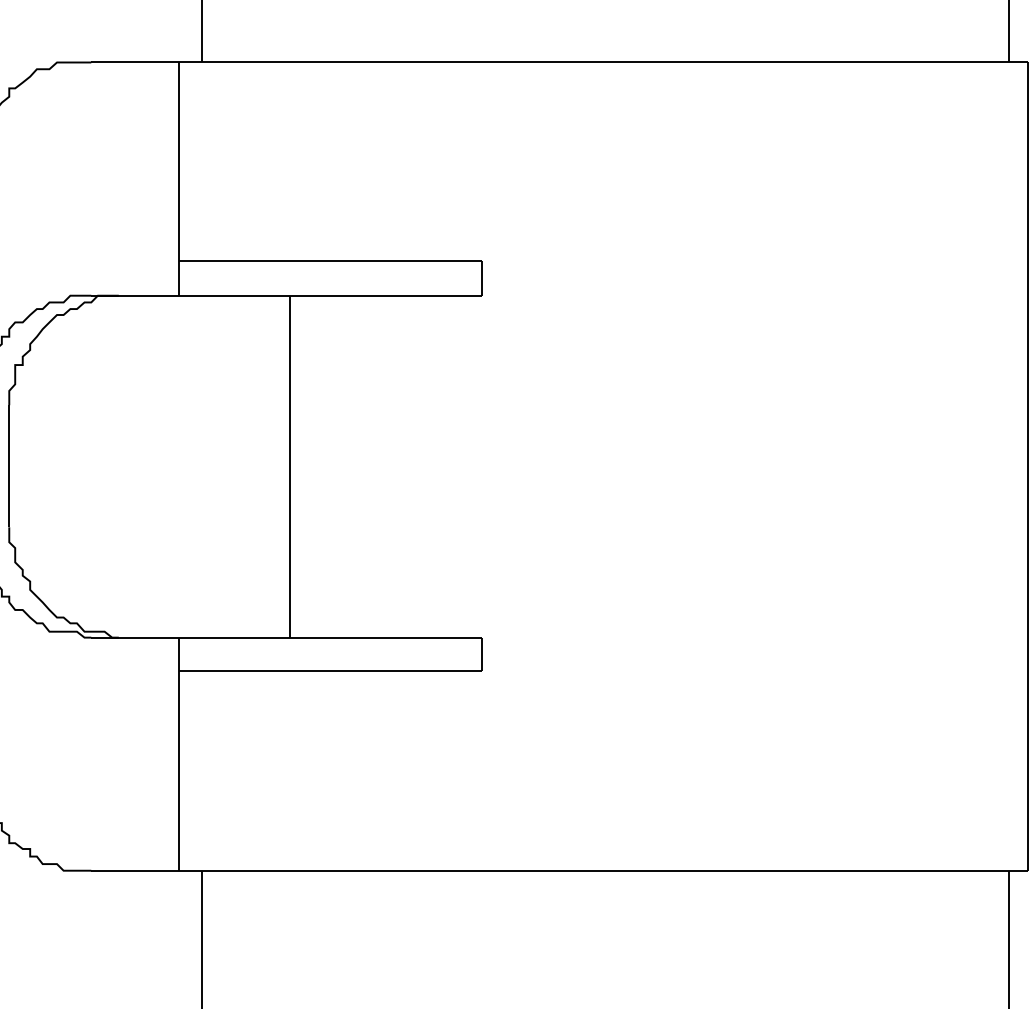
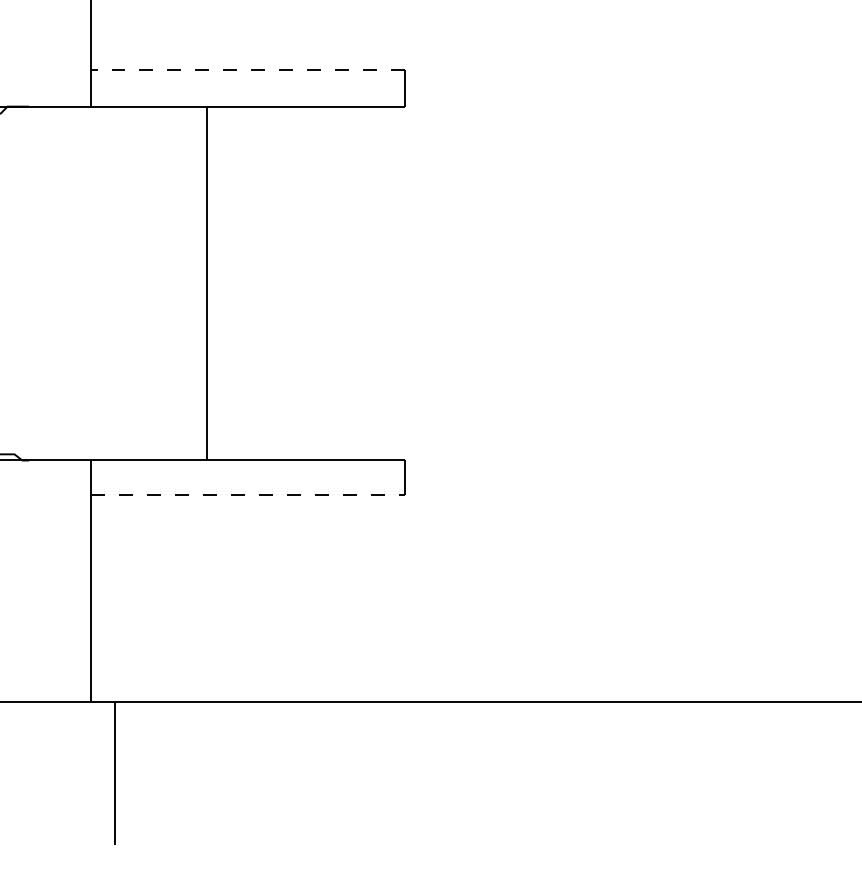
line: (329, 260) -> (247, 70), solid -> dashed
line: (330, 670) -> (248, 494), solid -> dashed

